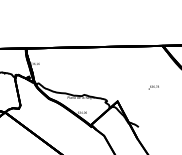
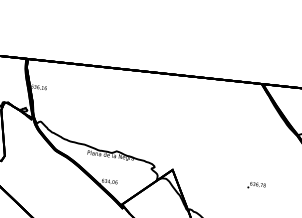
text: (153, 87) -> (256, 185), moved

